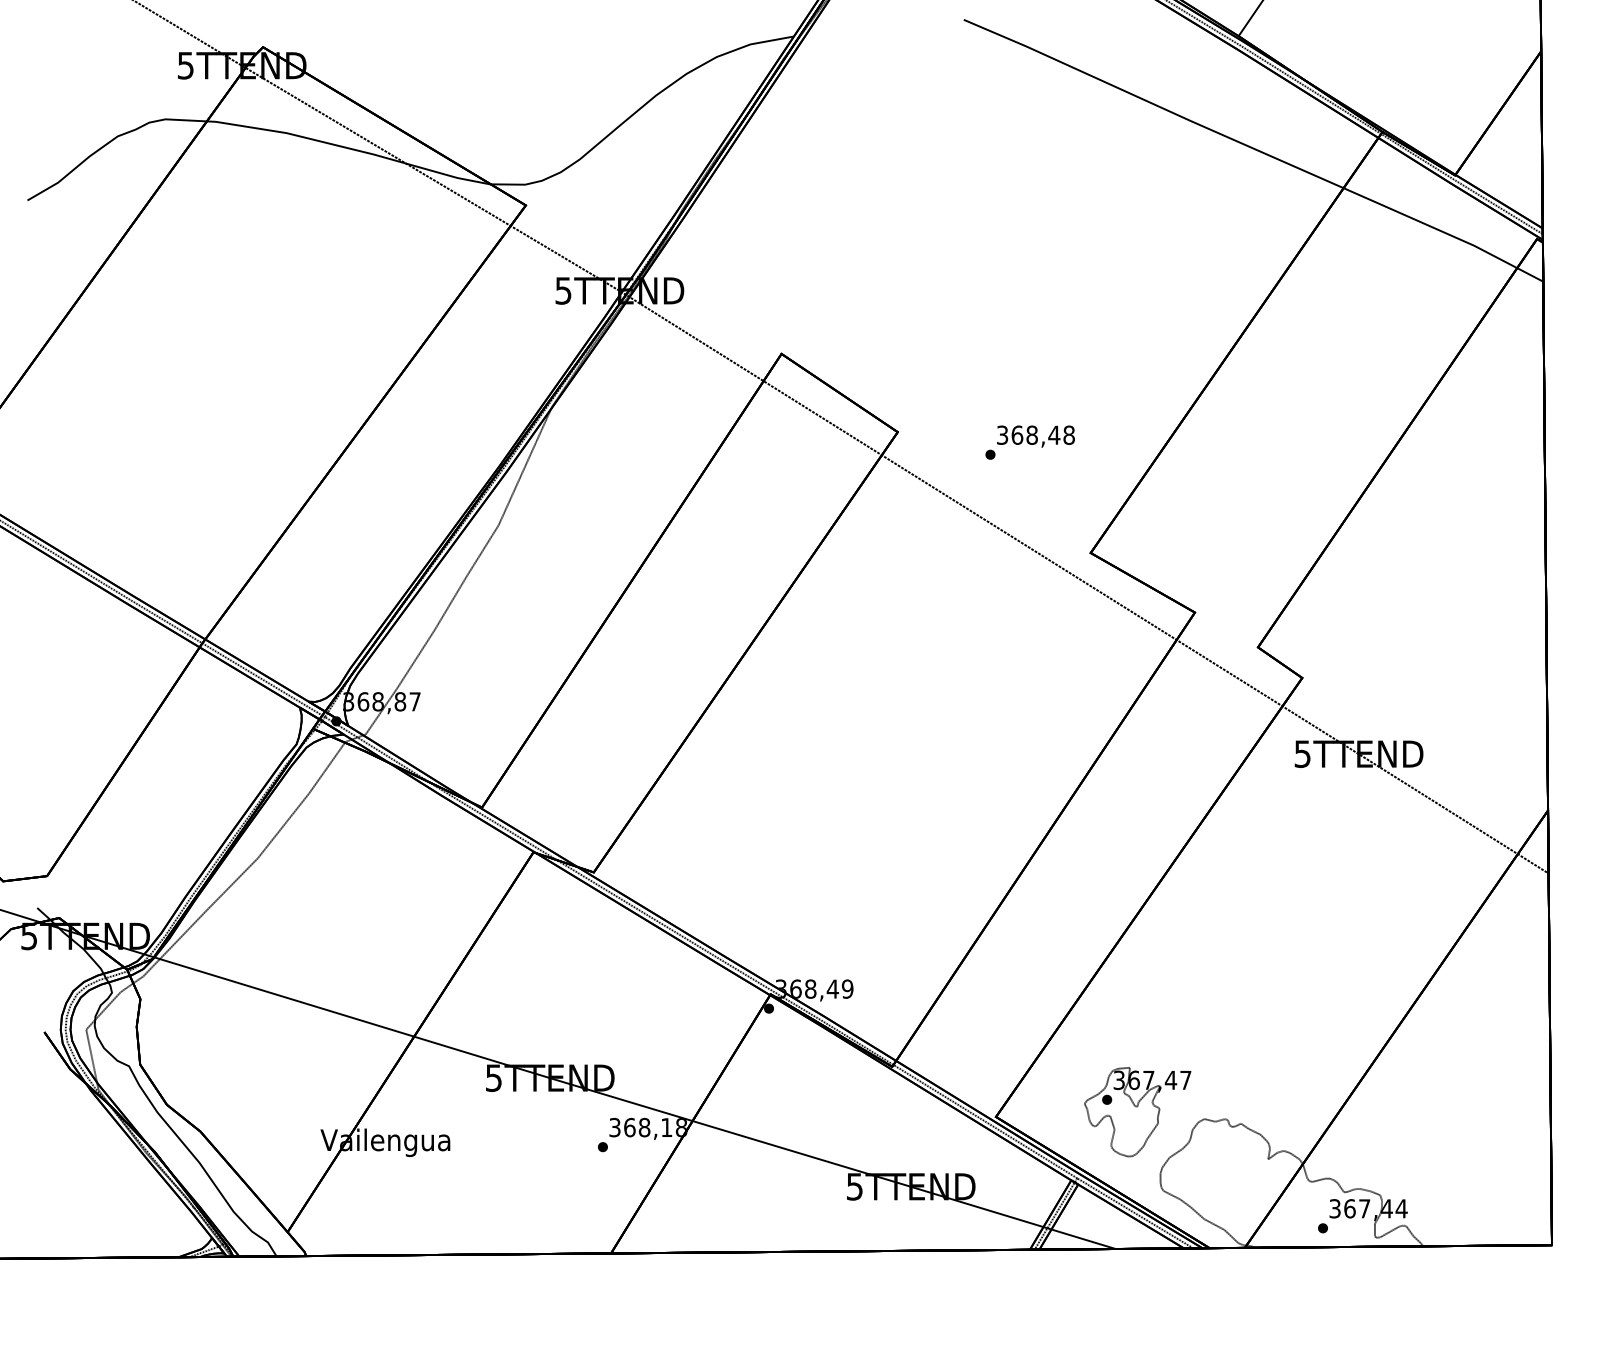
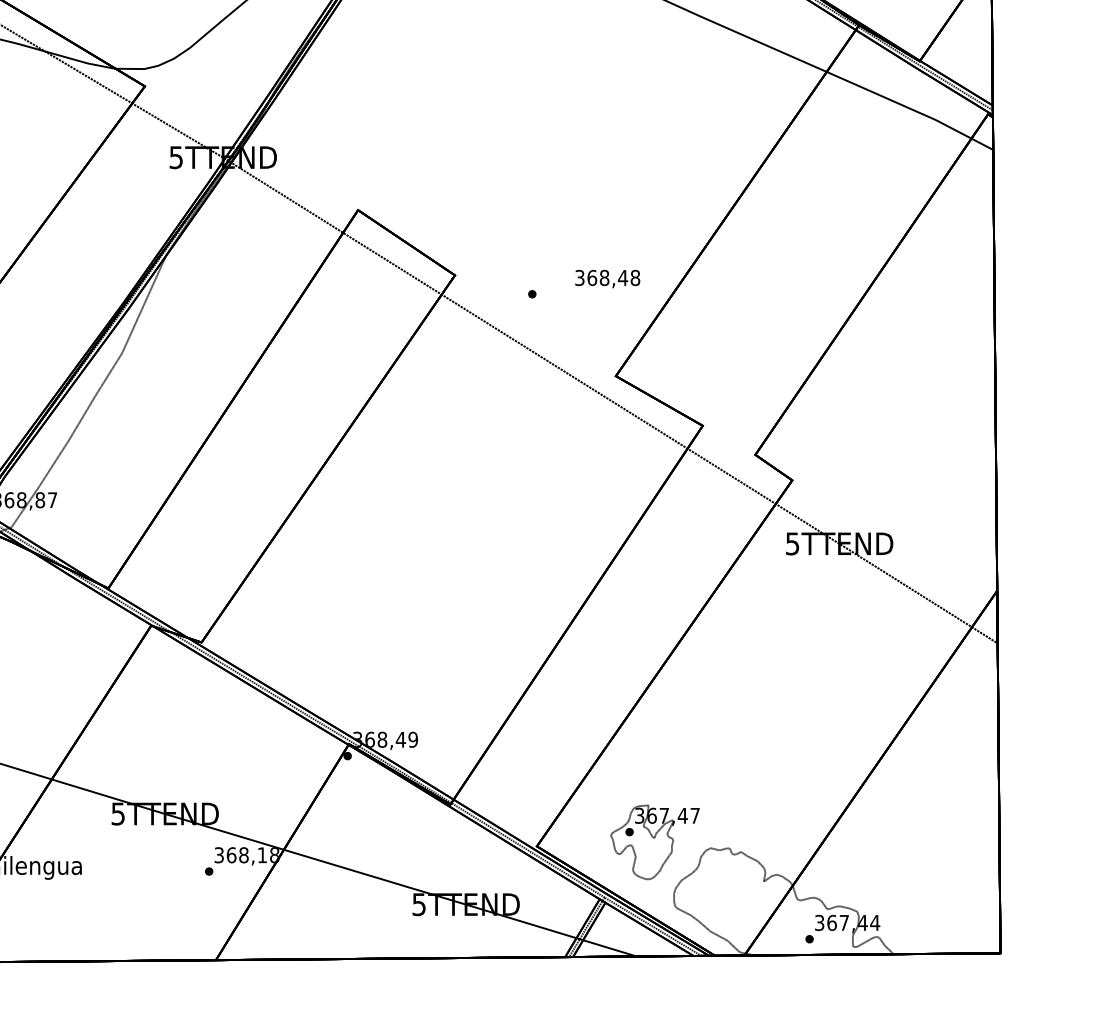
text: (1035, 436) -> (607, 279), moved

